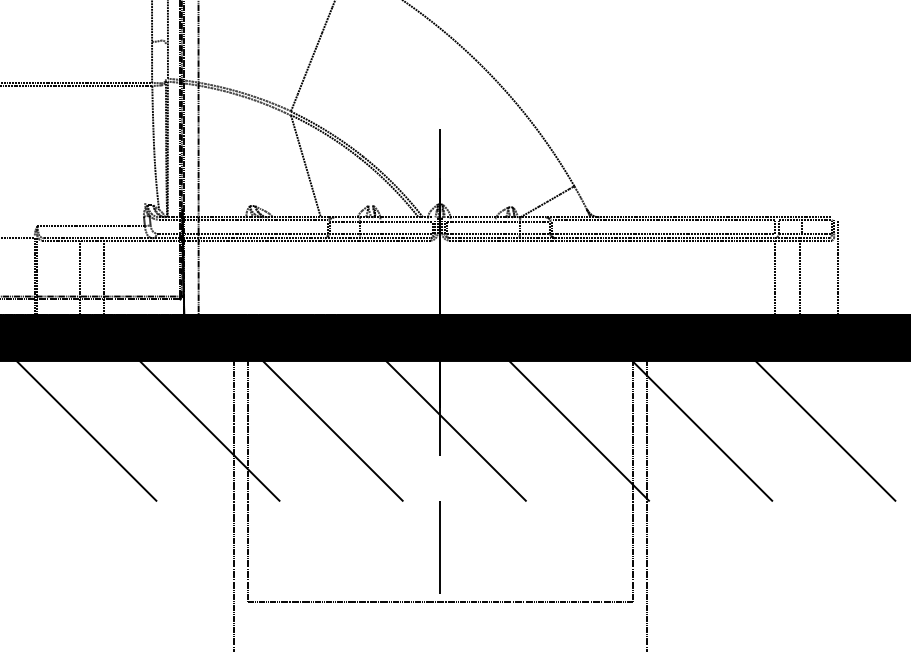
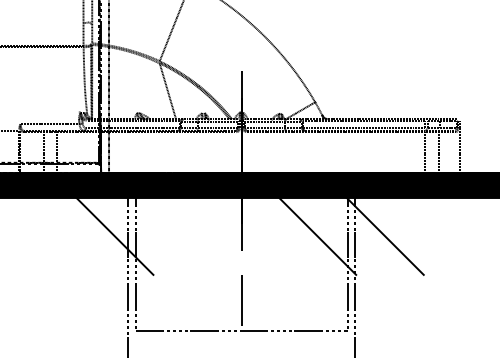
line: (86, 430) -> (47, 236), removed
line: (332, 430) -> (182, 236), removed
line: (456, 430) -> (250, 236), removed
line: (824, 430) -> (452, 236), removed

